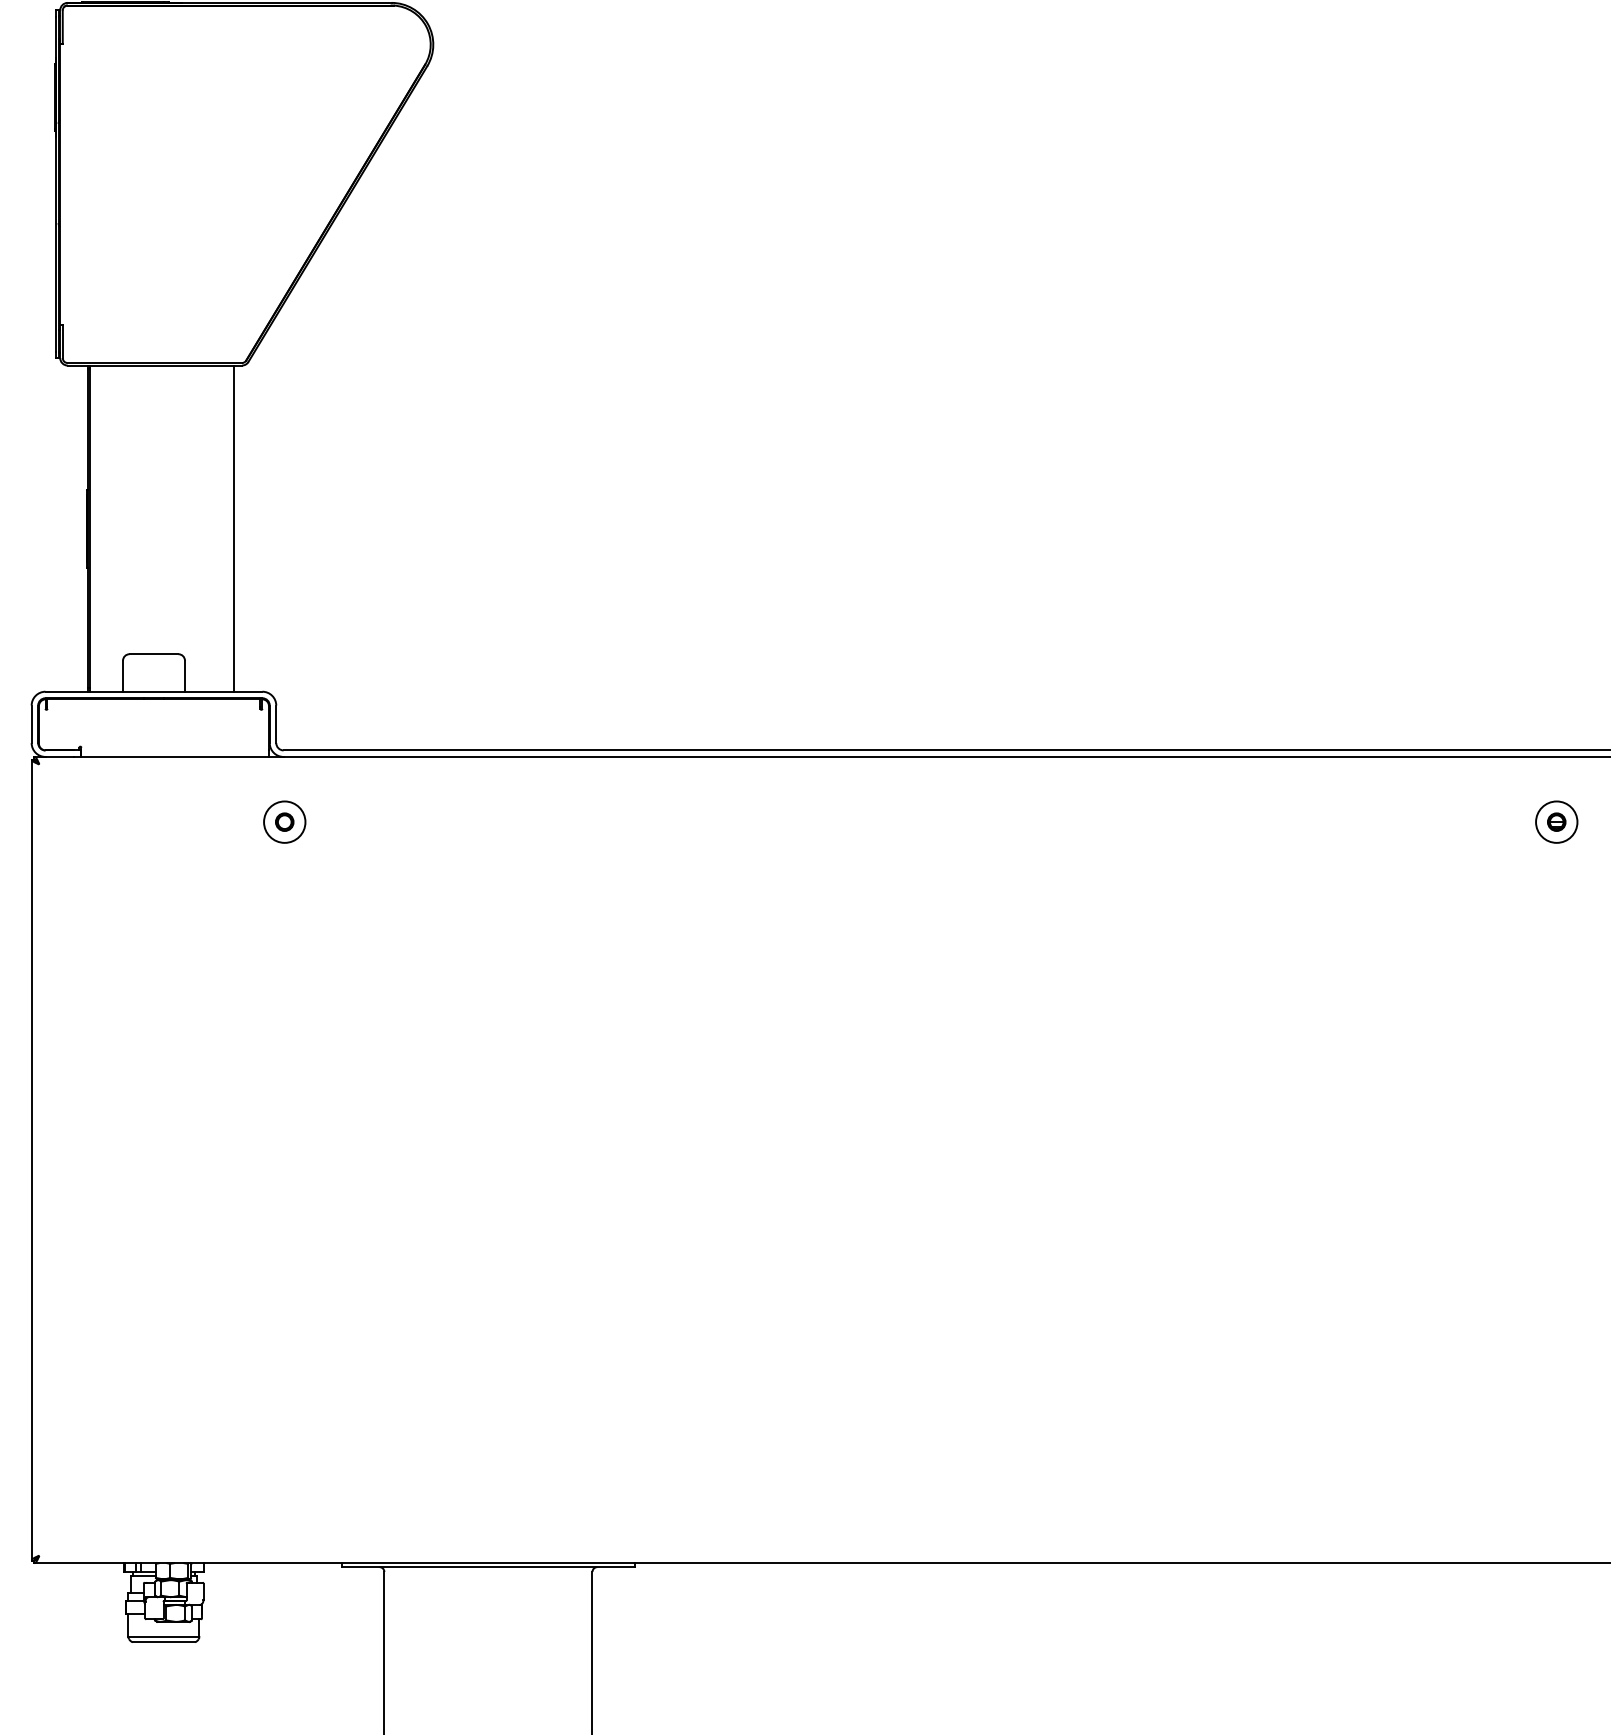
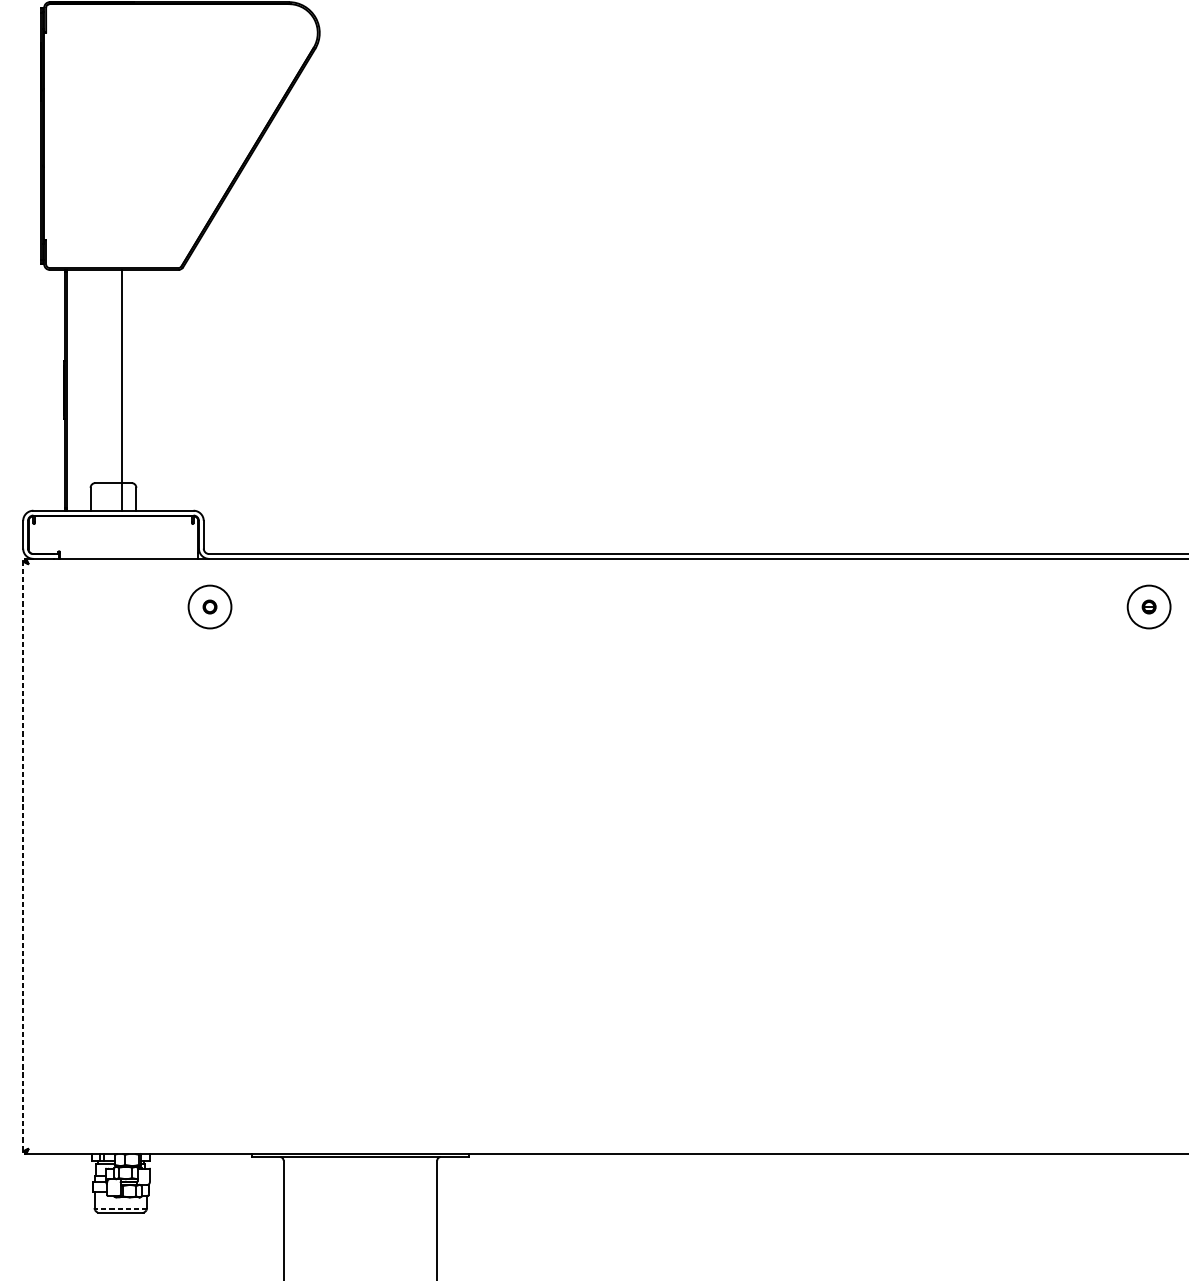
line: (233, 528) -> (121, 390), moved
circle: (284, 821) -> (209, 606), size x1.4
circle: (1556, 821) -> (1148, 606), size x1.4
line: (31, 1160) -> (23, 856), solid -> dashed
line: (163, 1637) -> (120, 1208), solid -> dashed

